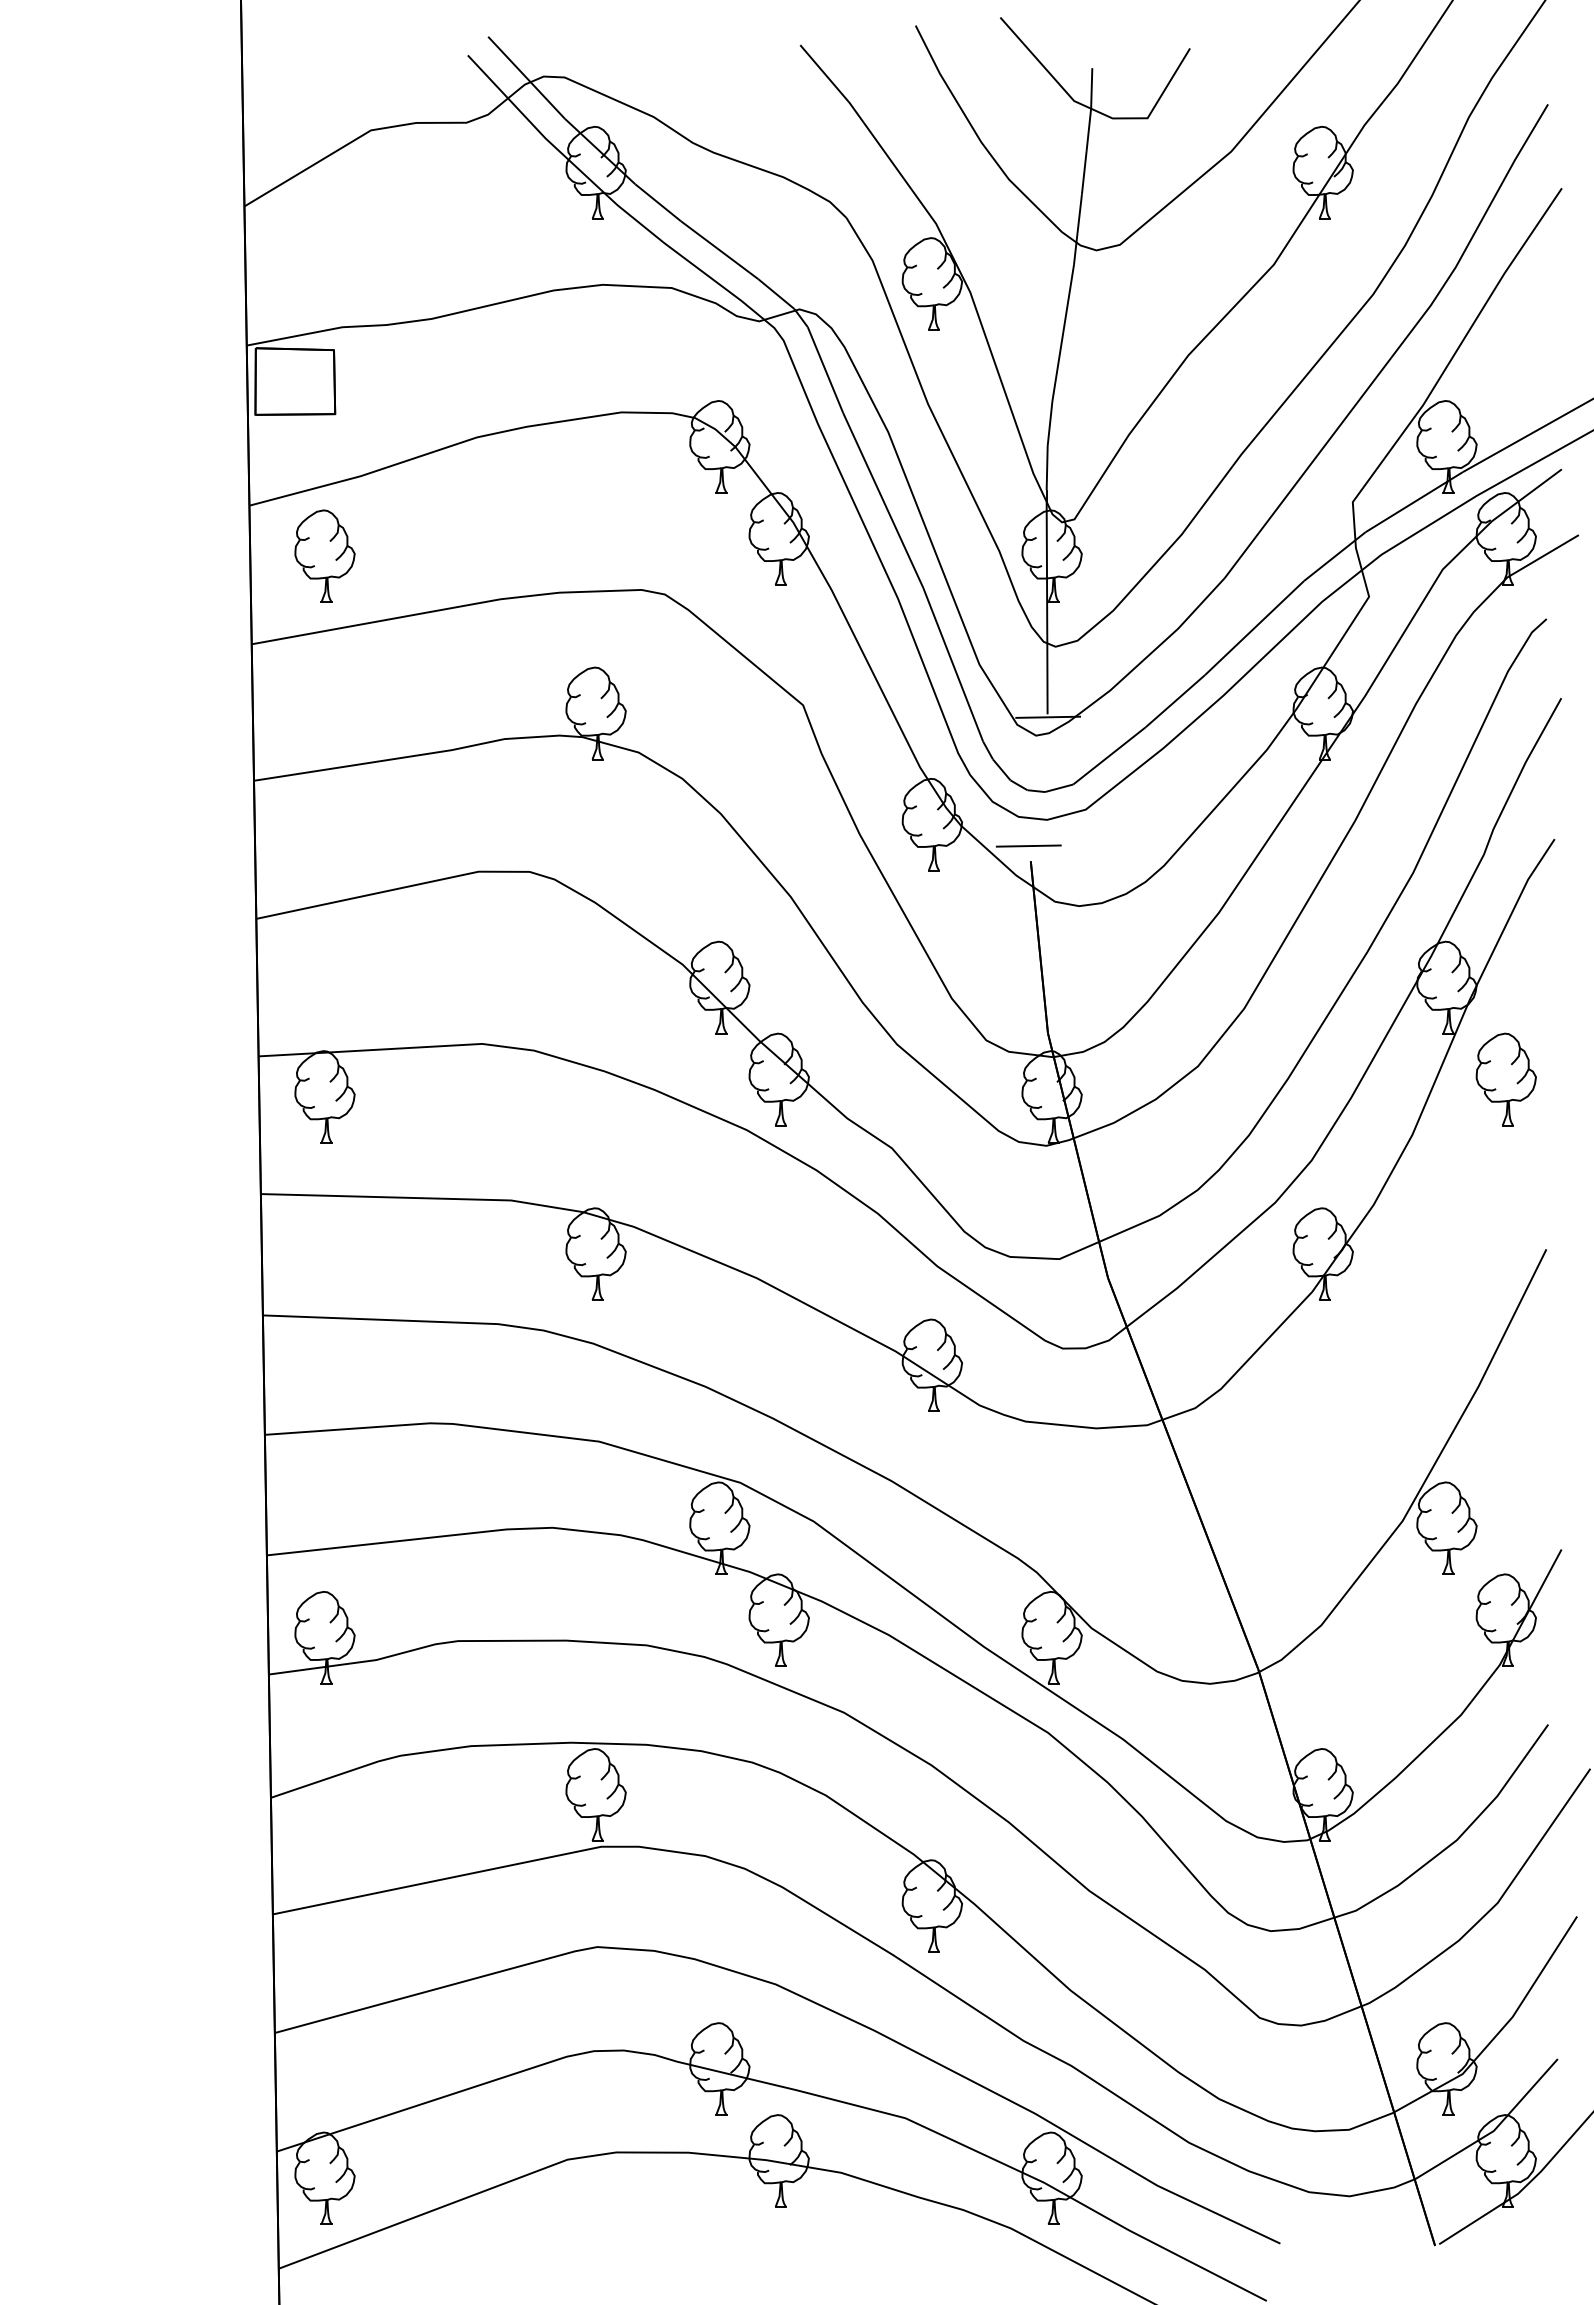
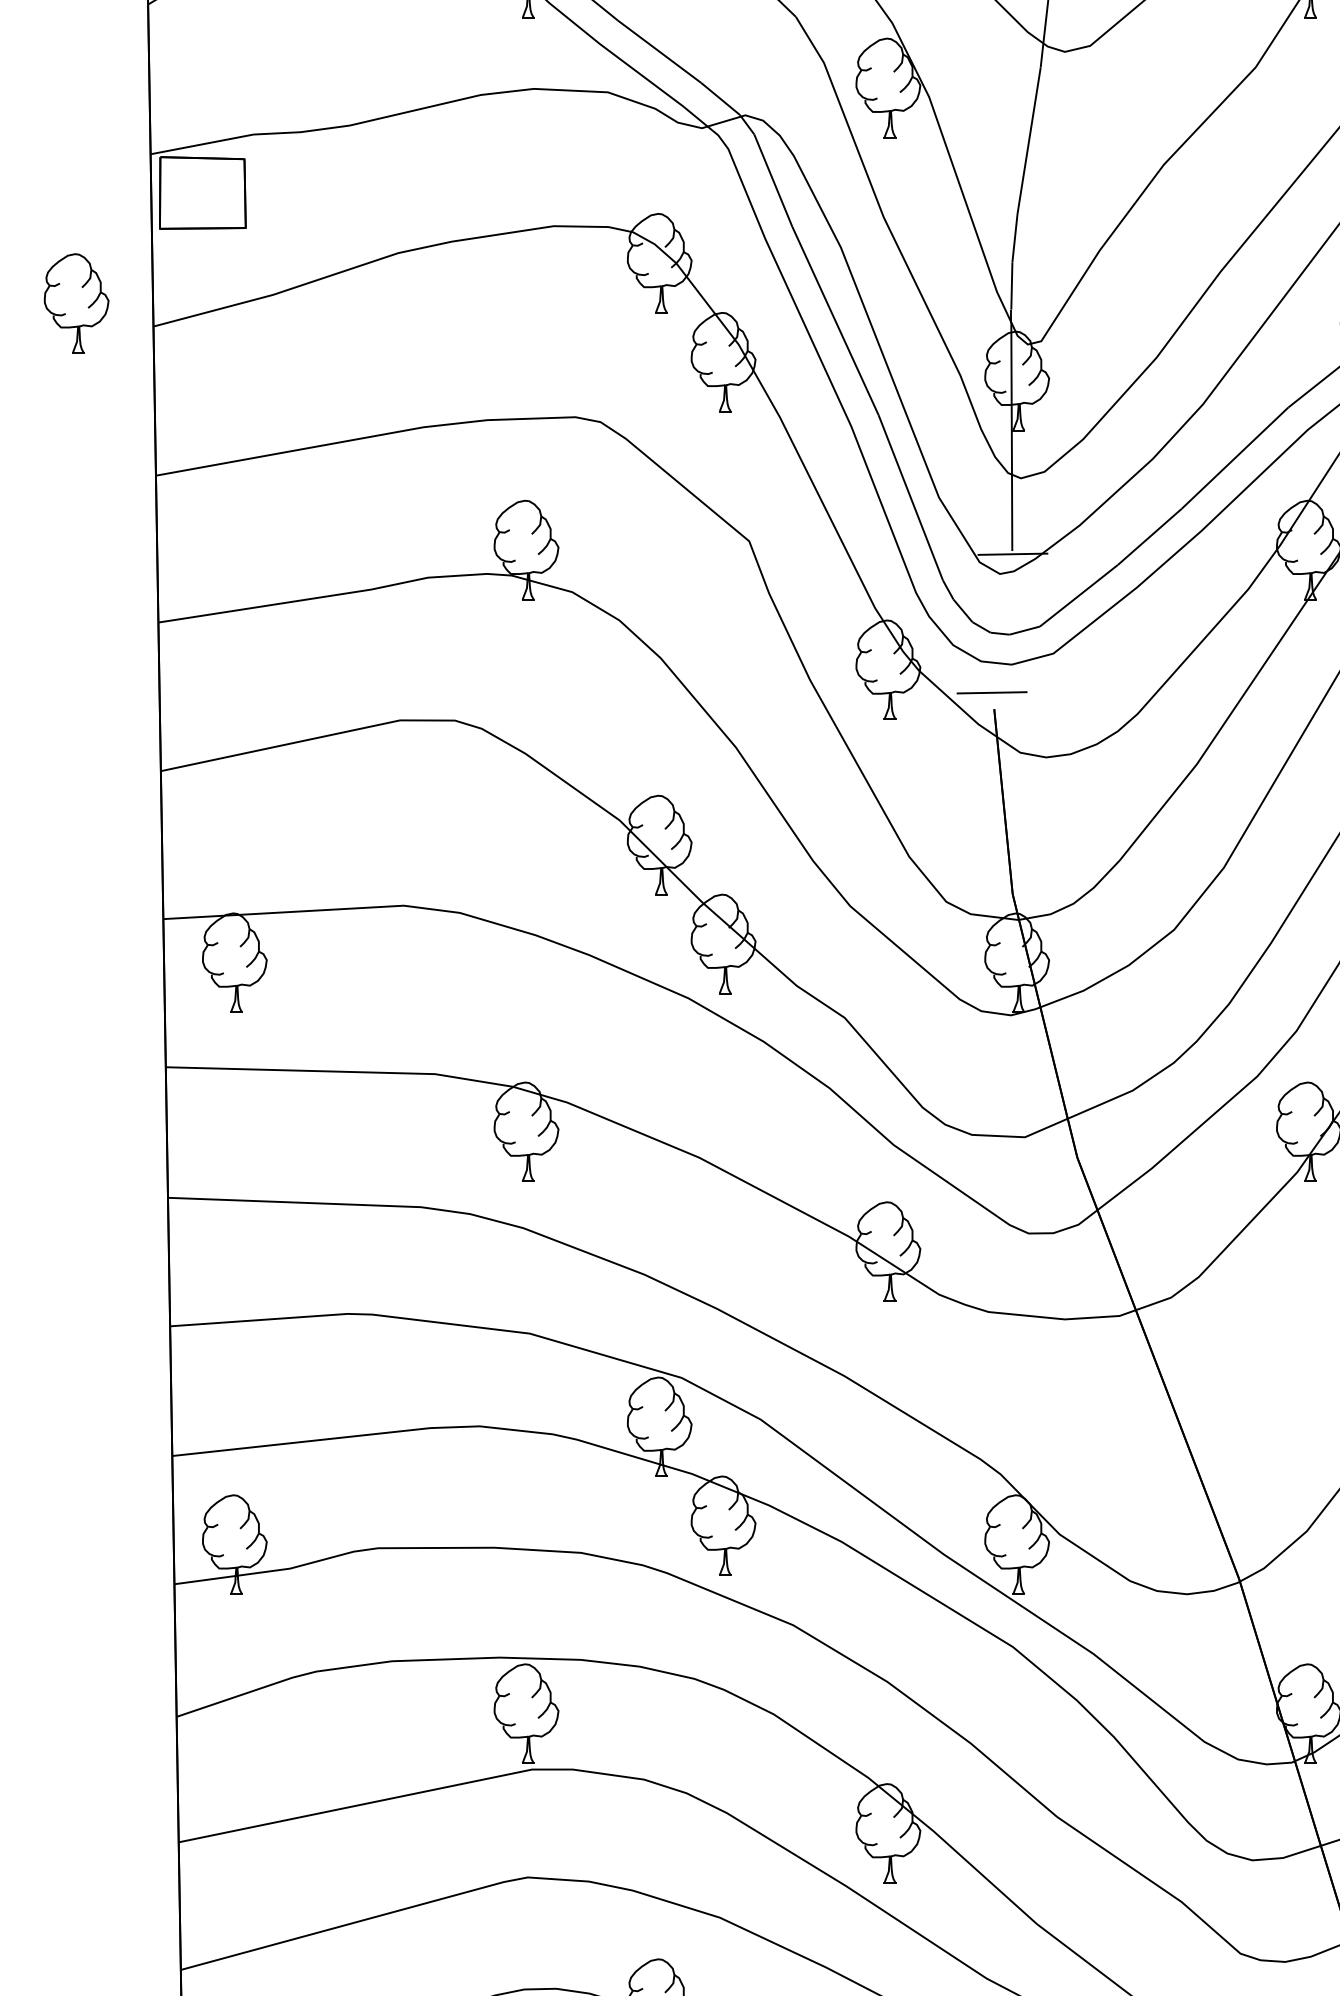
part: (324, 555) -> (76, 302), moved

